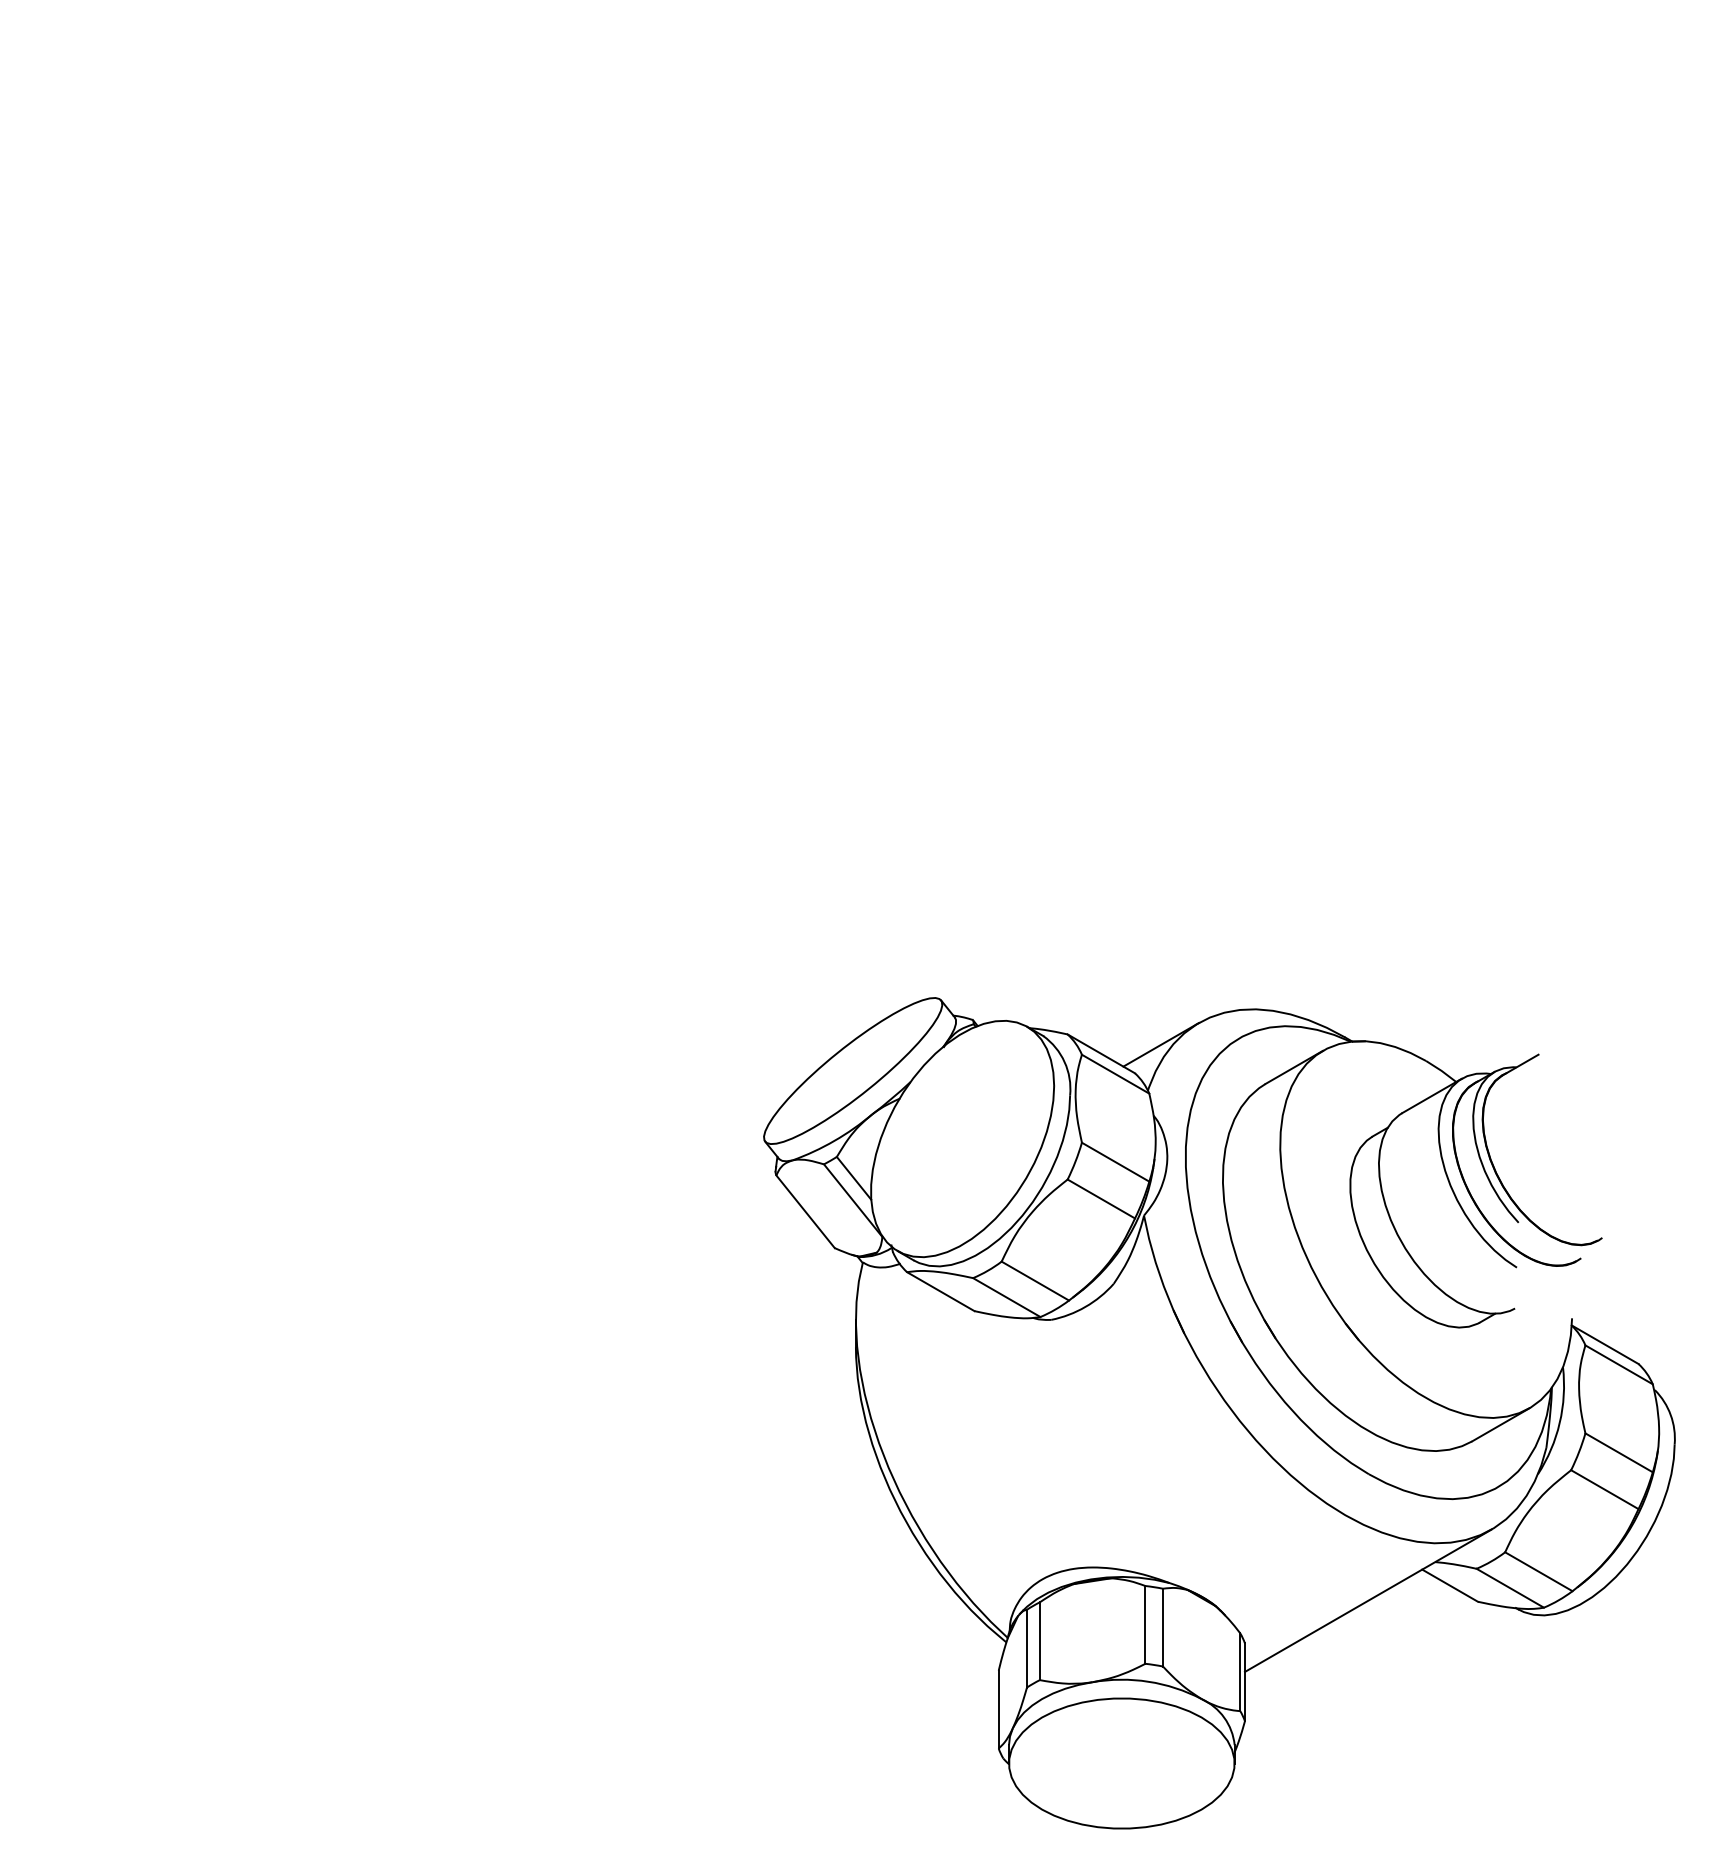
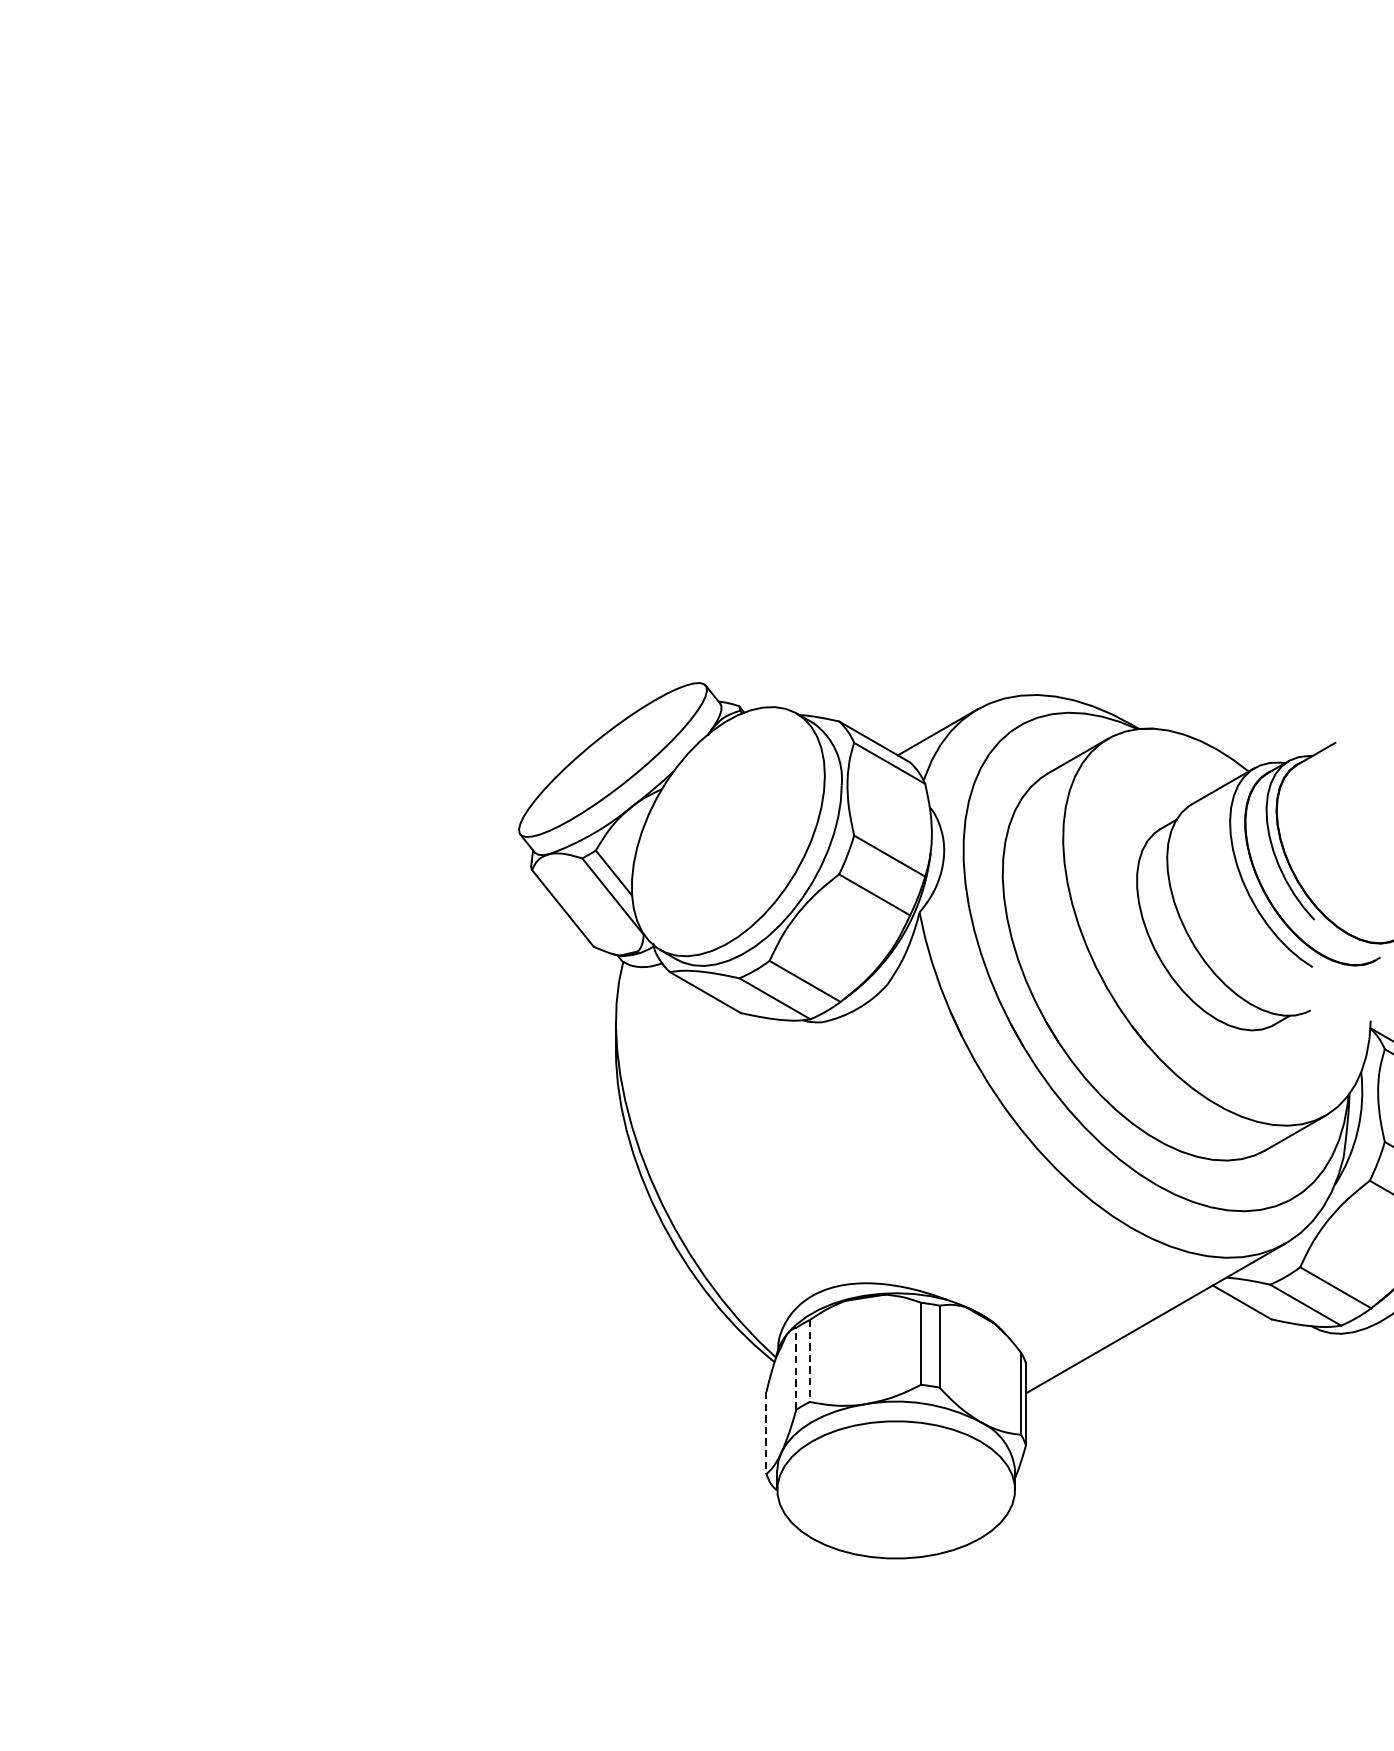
line: (1039, 1641) -> (809, 1361), solid -> dashed
line: (1027, 1648) -> (796, 1368), solid -> dashed
line: (998, 1709) -> (766, 1432), solid -> dashed

